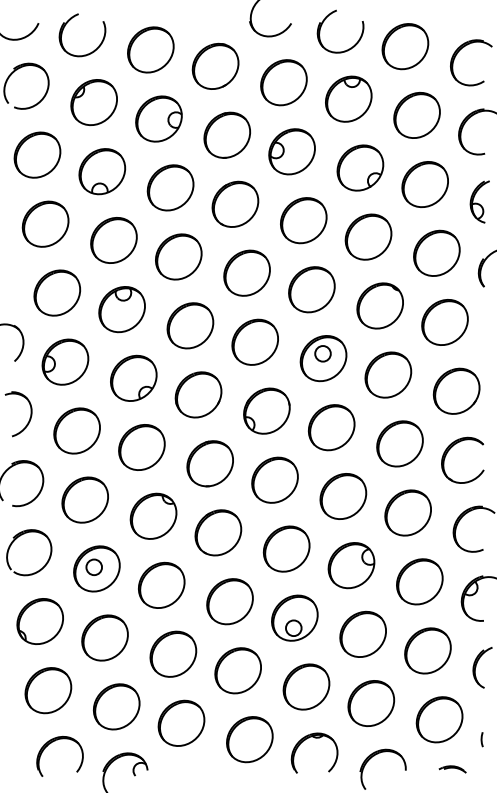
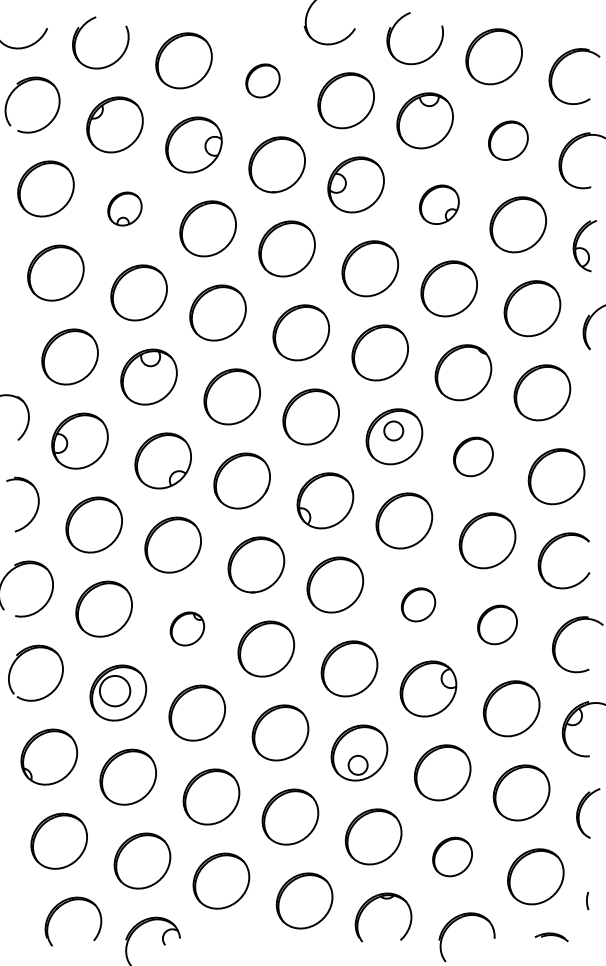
part: (215, 66) -> (262, 80), size x0.6
part: (417, 115) -> (508, 140), size x0.7
part: (360, 167) -> (439, 204), size x0.7
part: (101, 171) -> (124, 208), size x0.6
part: (388, 374) -> (473, 456), size x0.7
part: (343, 496) -> (418, 604), size x0.6
part: (408, 512) -> (497, 624), size x0.7
part: (153, 515) -> (187, 628), size x0.6
circle: (93, 566) -> (114, 690), size x1.6
part: (371, 703) -> (452, 856), size x0.7

